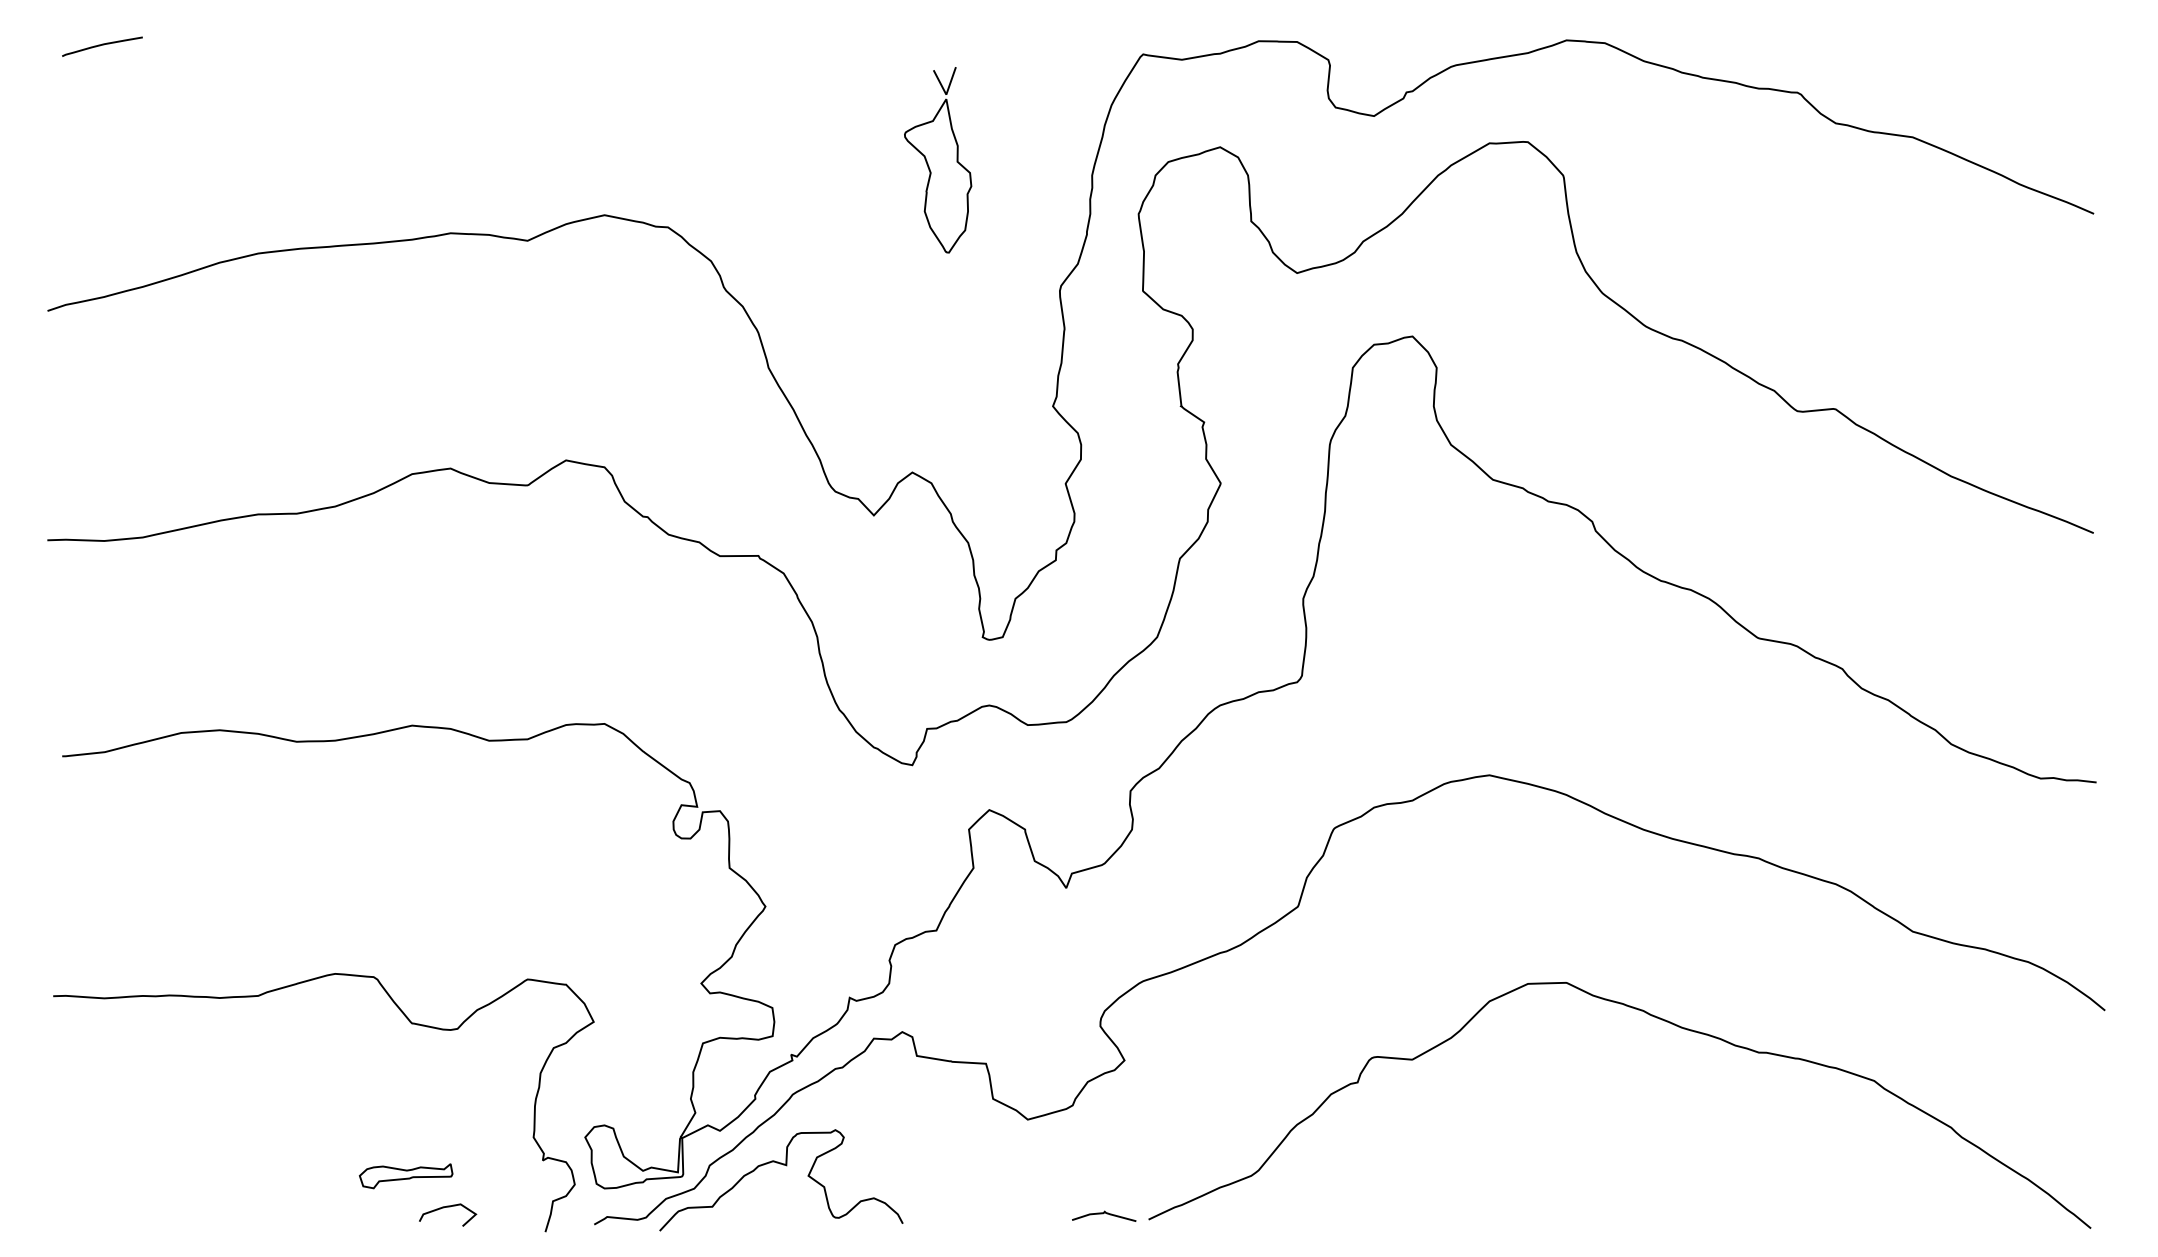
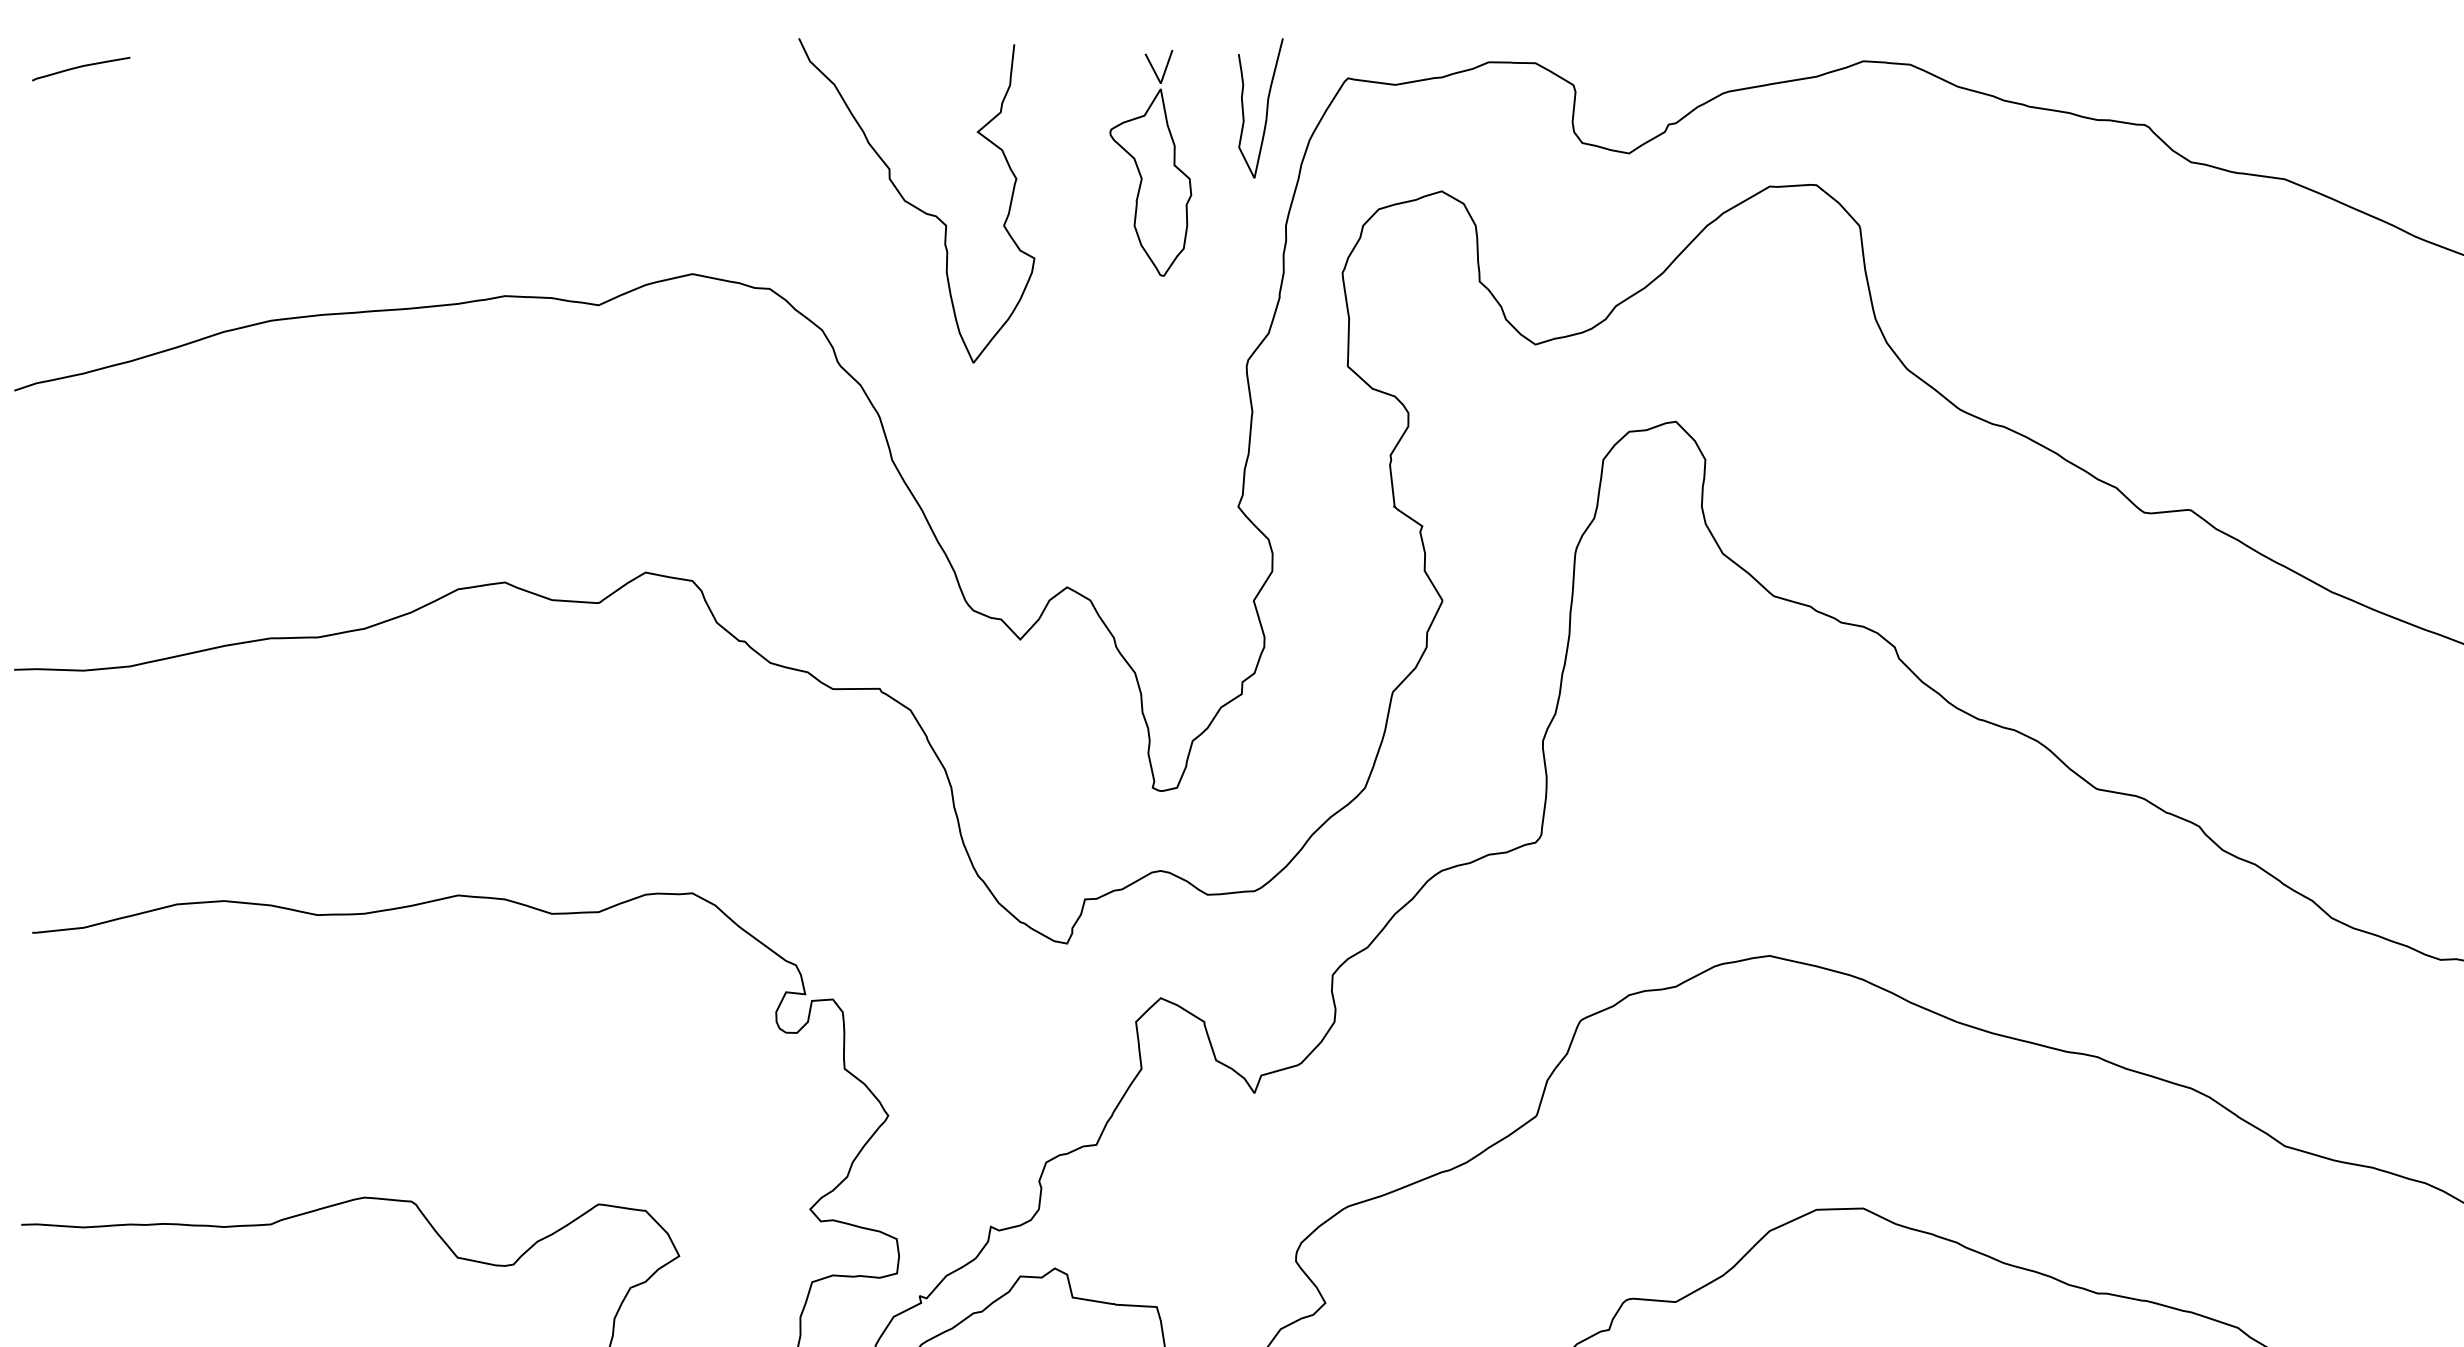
curve: (1075, 80) -> (1265, 110), added
curve: (785, 157) -> (912, 203), added
part: (938, 160) -> (1151, 163), moved

